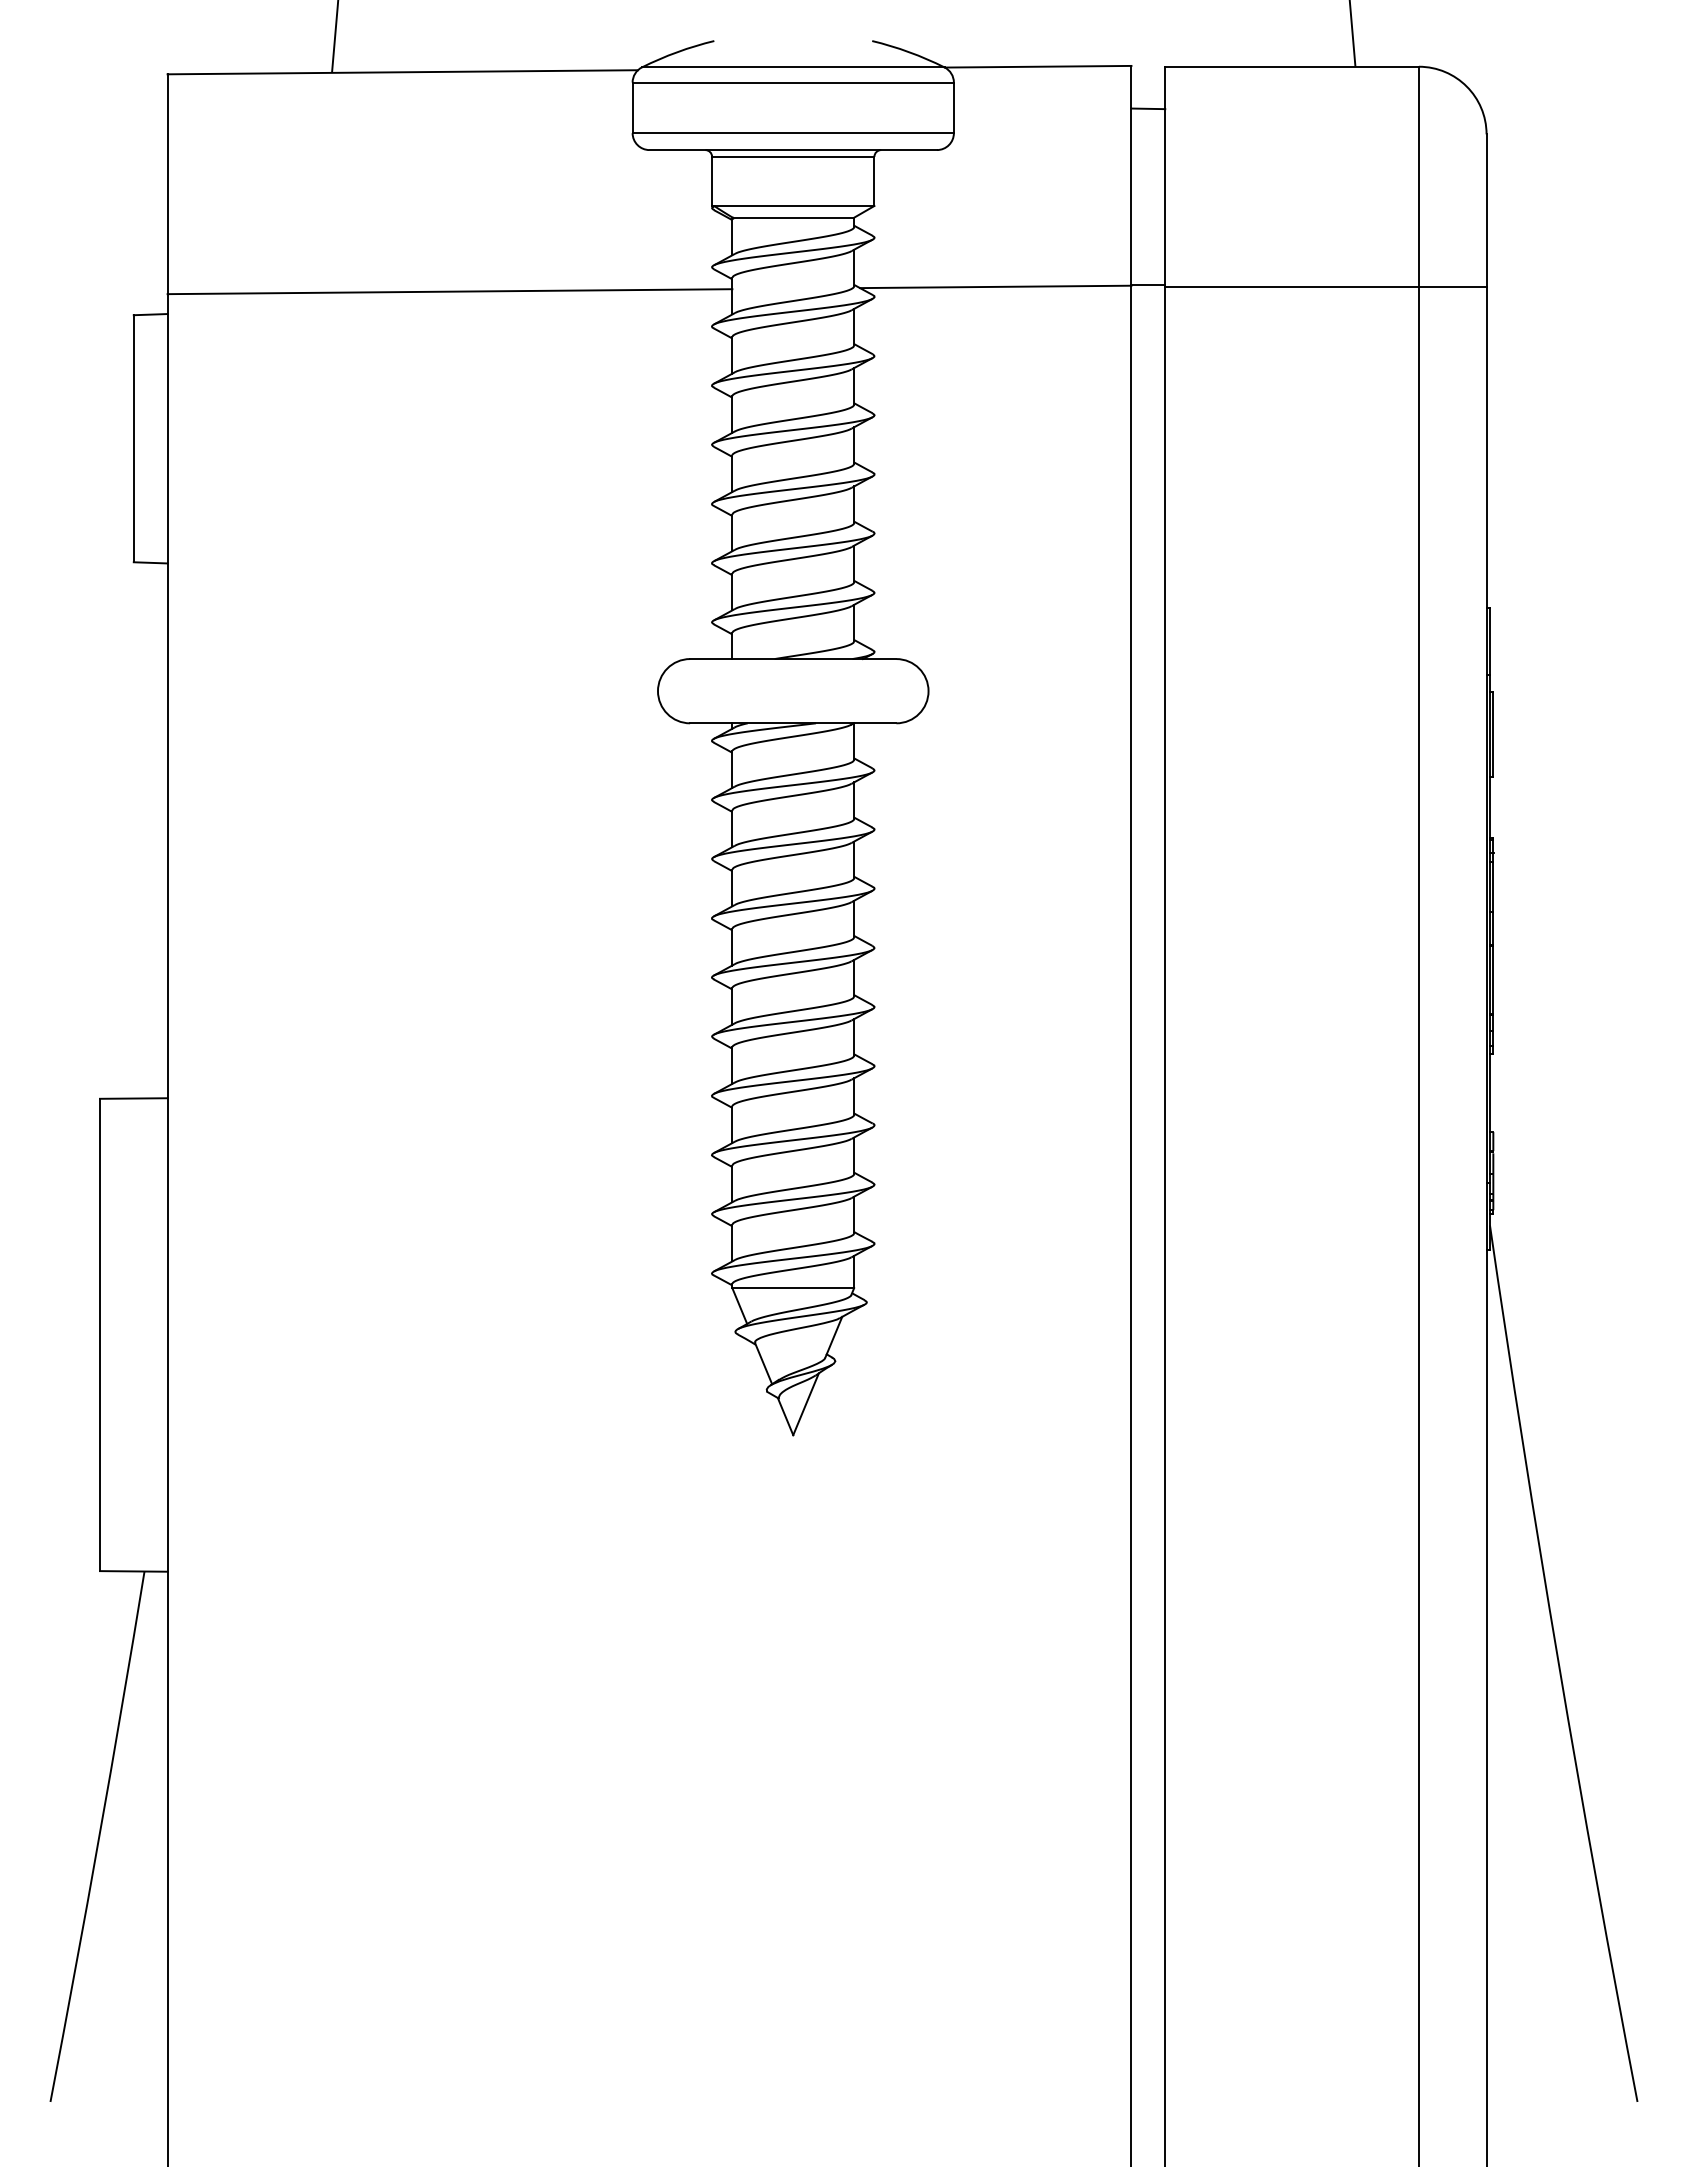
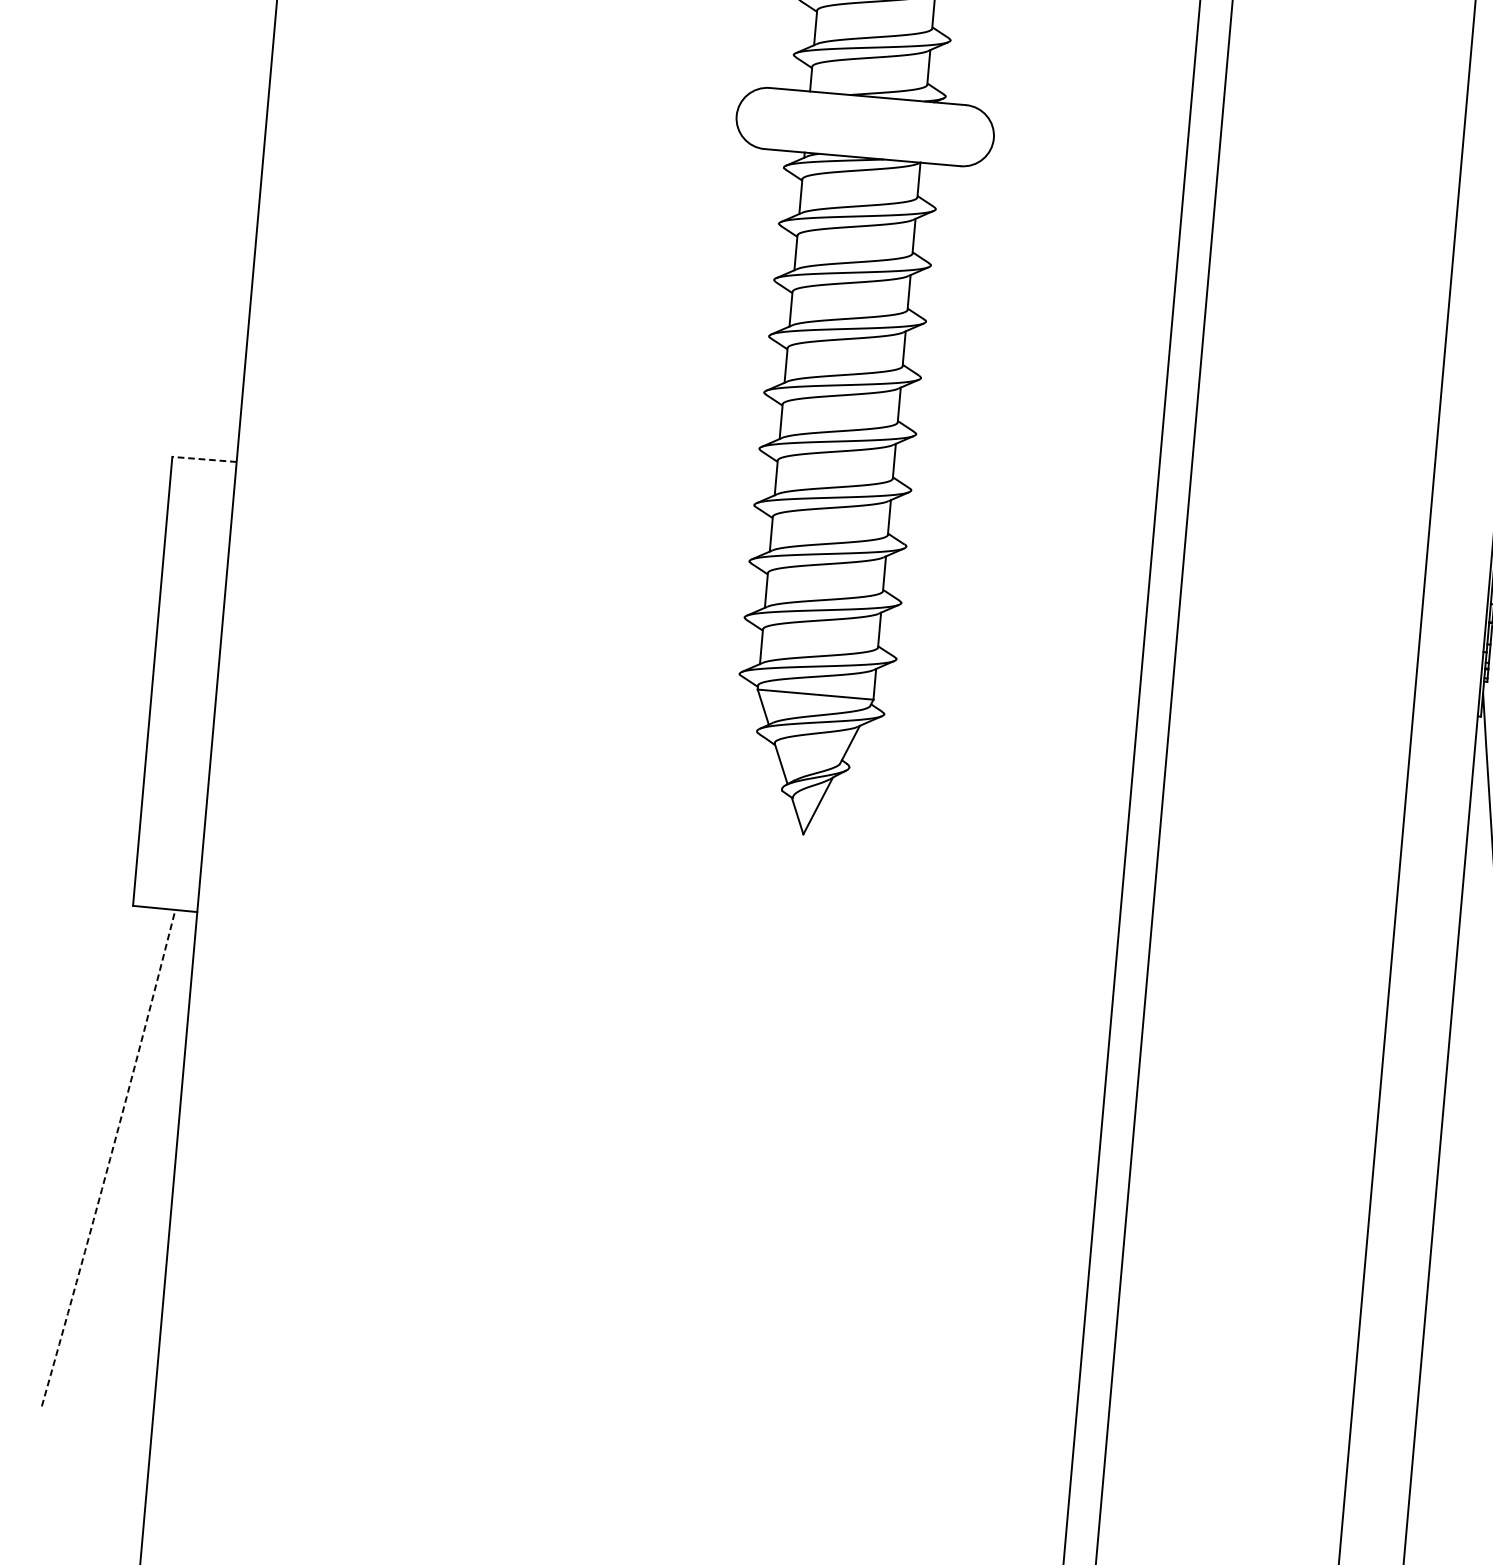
line: (133, 1098) -> (204, 459), solid -> dashed
arc: (99, 1837) -> (110, 1159), solid -> dashed

